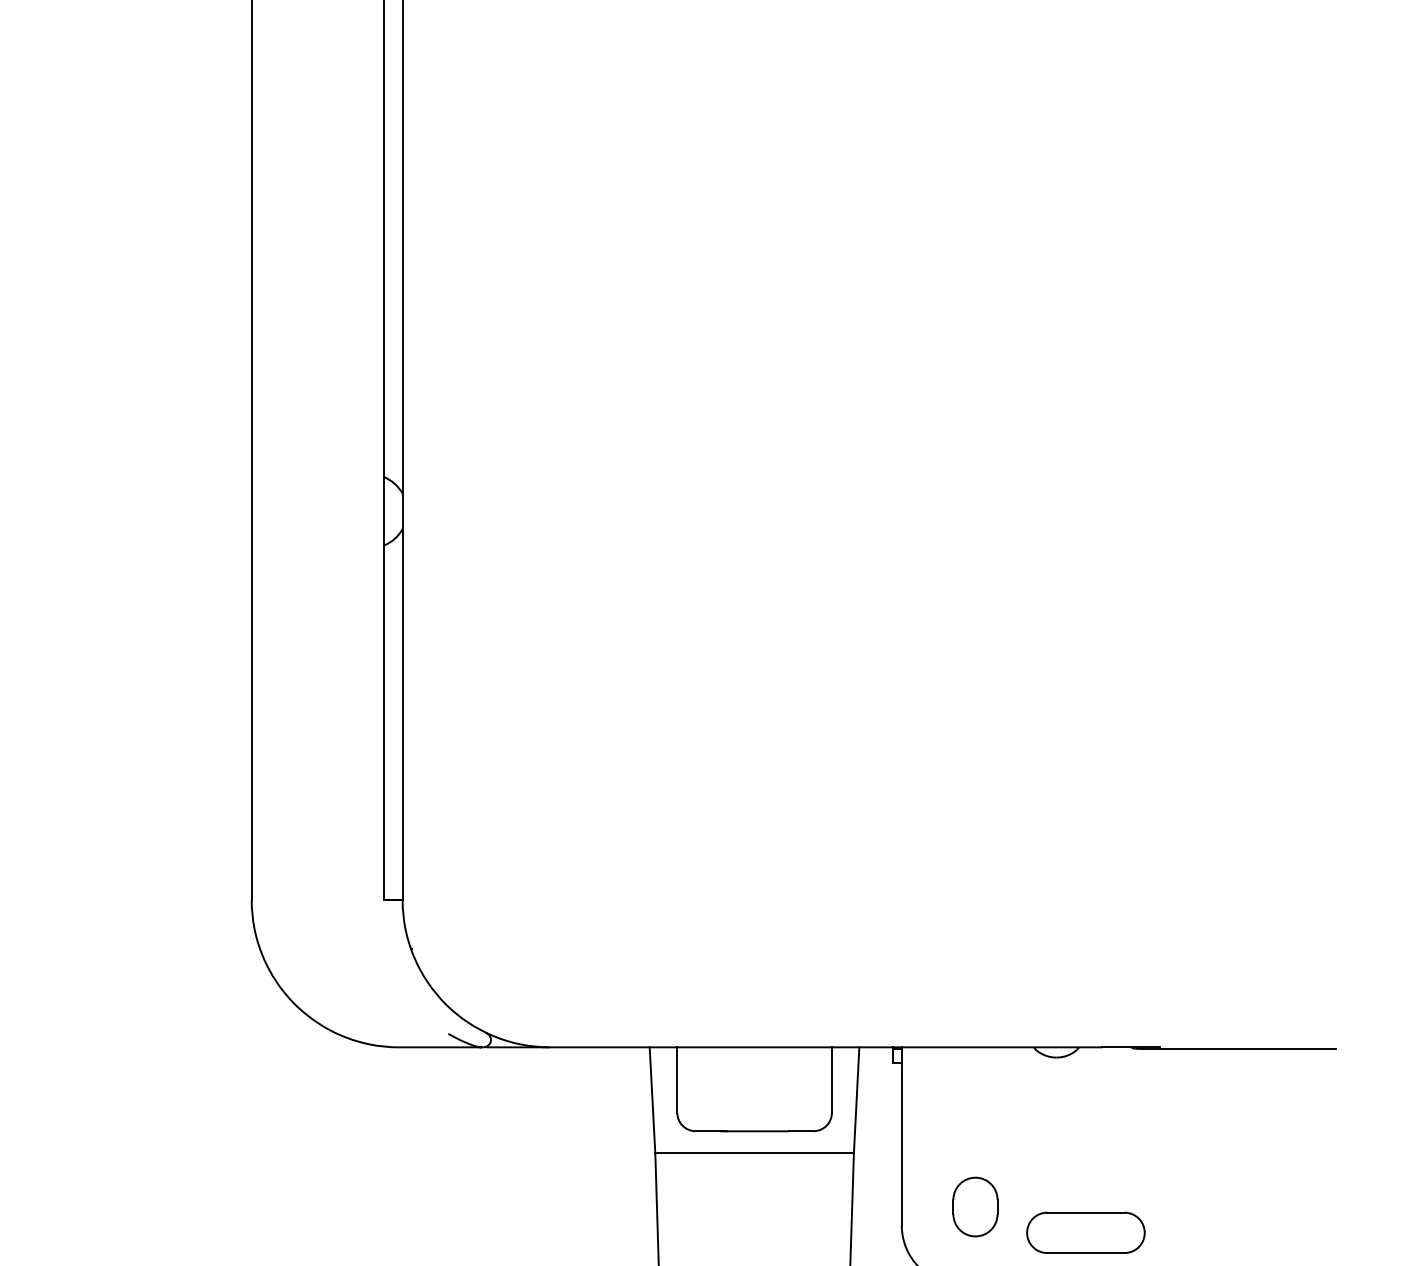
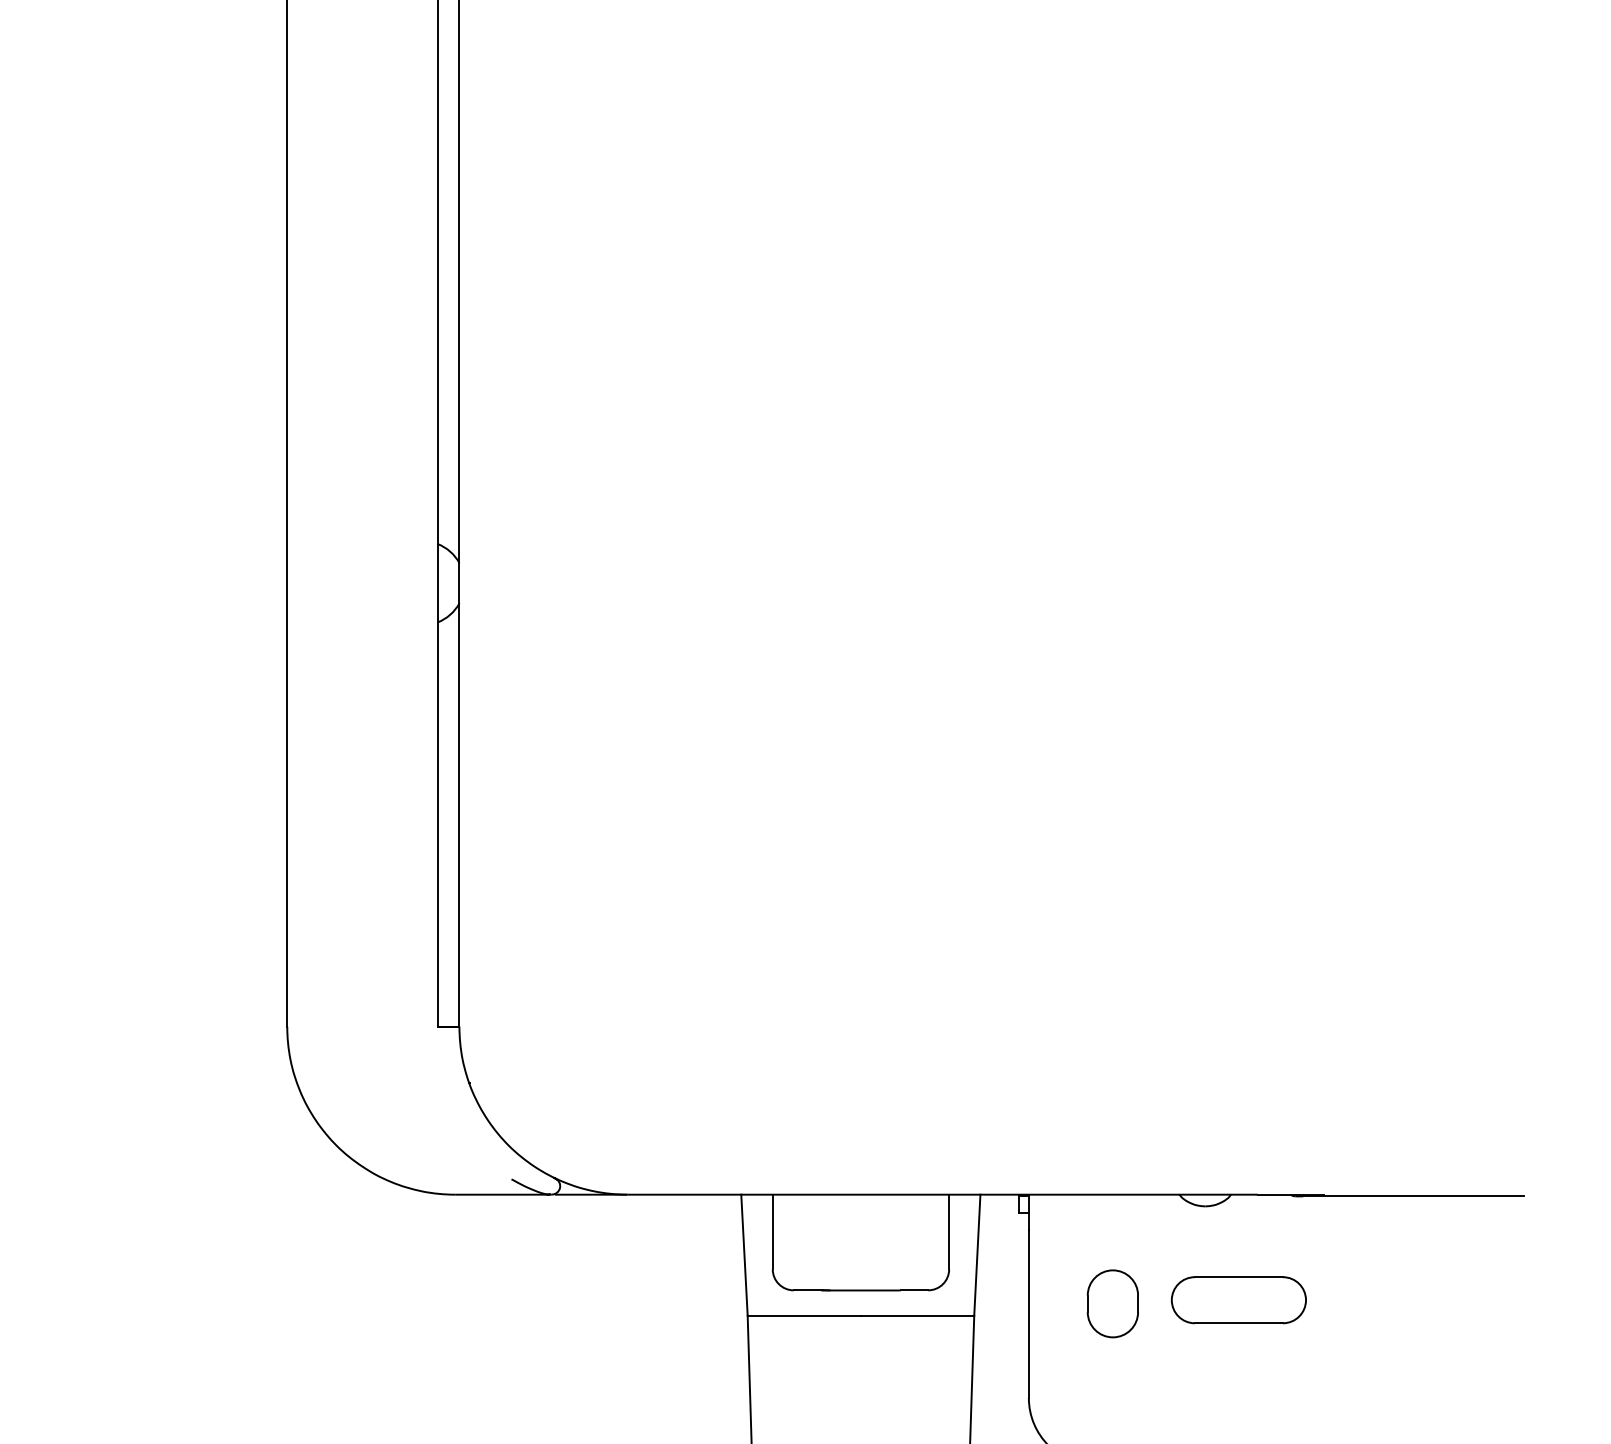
part: (975, 1206) -> (1112, 1303), moved
part: (1085, 1232) -> (1238, 1299), moved

